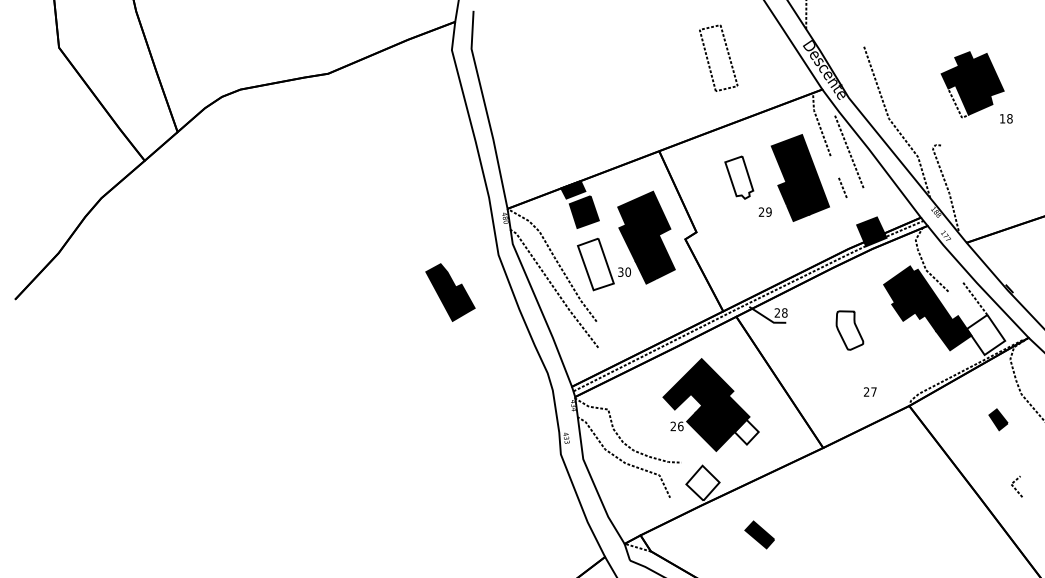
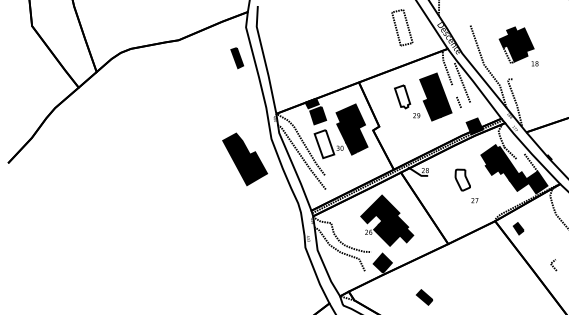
part: (718, 57) -> (402, 27), moved
part: (976, 87) -> (518, 46), moved
part: (436, 107) -> (237, 58), added
part: (450, 292) -> (245, 159), size x1.67
fill: (985, 334) -> (536, 182), added
text: (869, 391) -> (474, 200), moved
part: (998, 419) -> (518, 228), moved
fill: (746, 432) -> (406, 235), added
fill: (702, 481) -> (382, 262), added
part: (759, 535) -> (424, 297), moved

